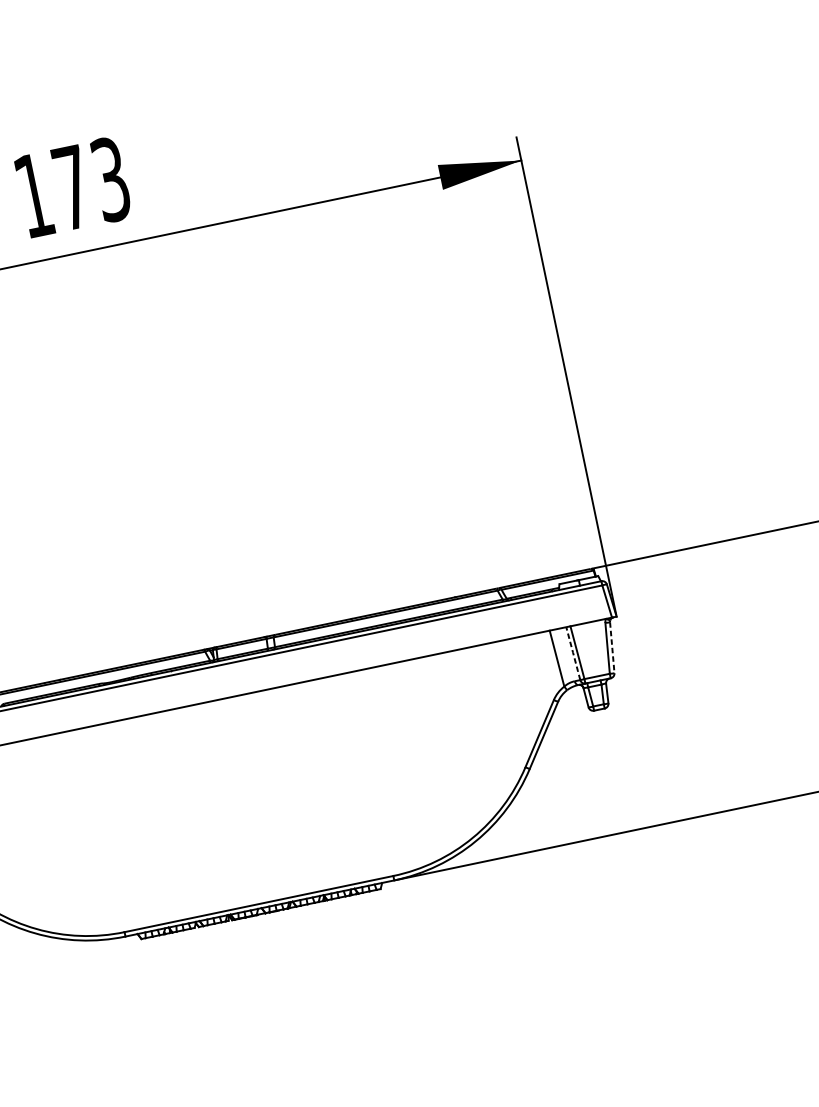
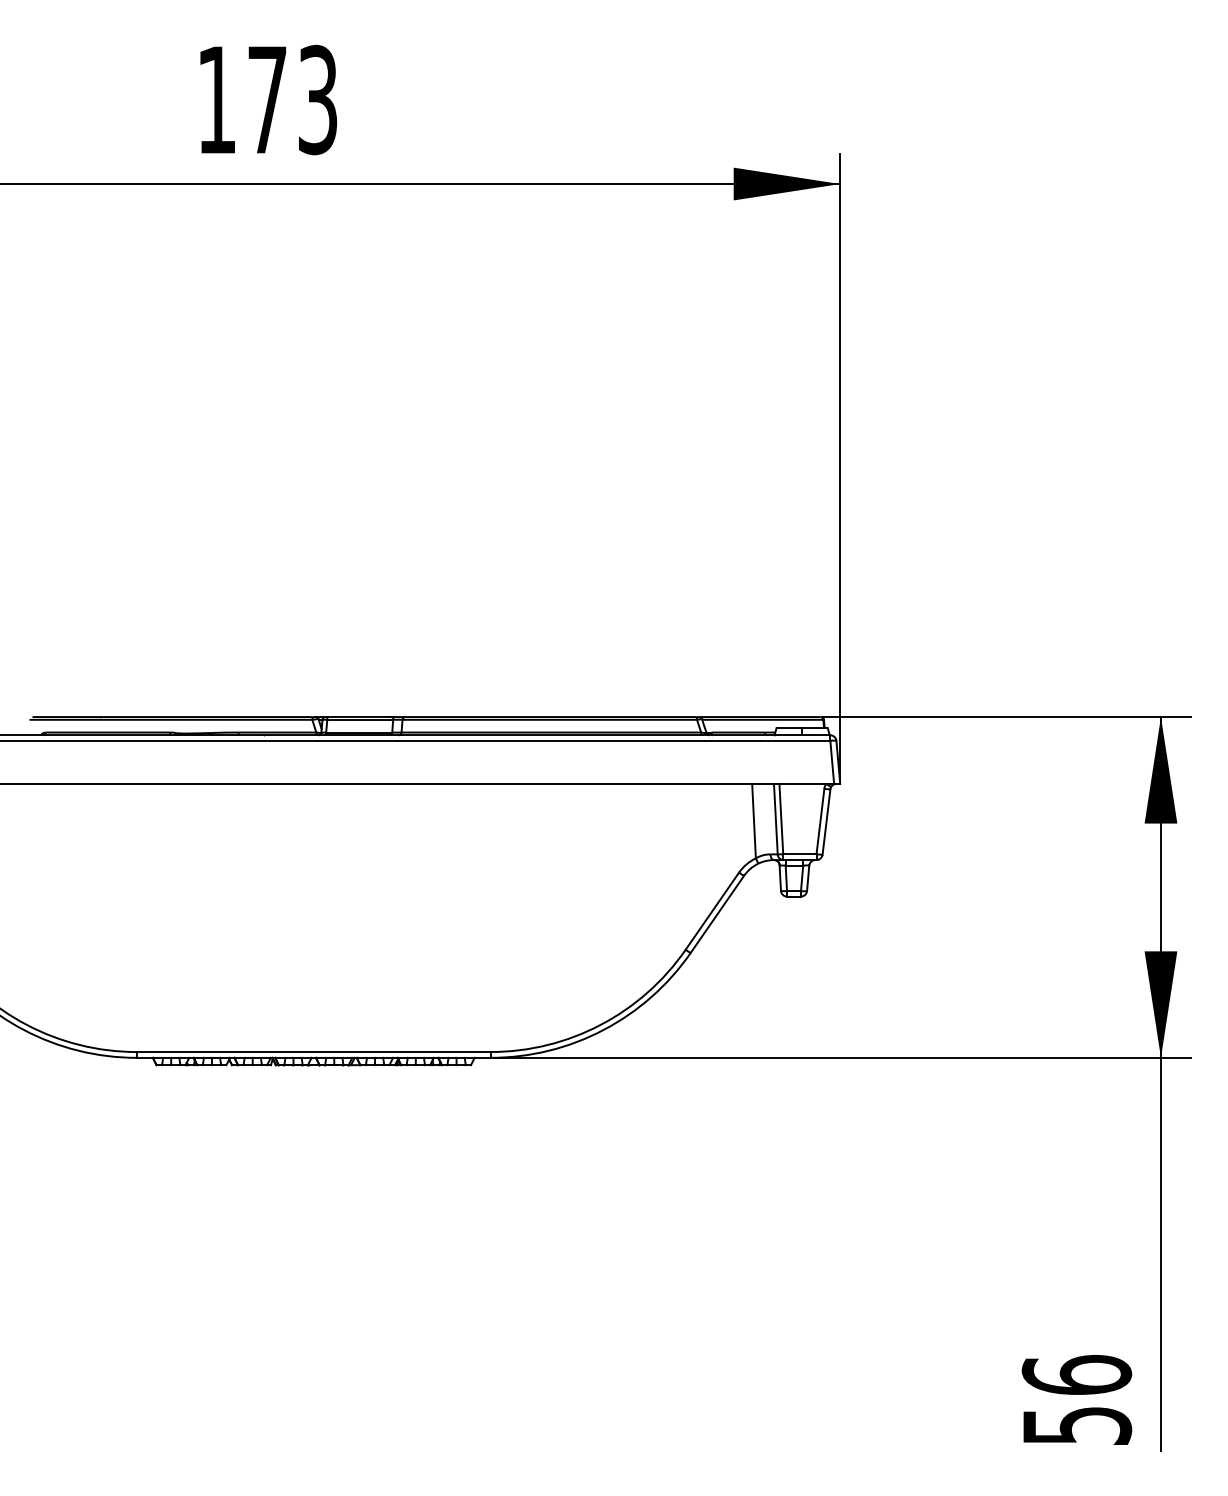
line: (612, 648) -> (826, 822), dashed -> solid
line: (573, 653) -> (775, 819), dashed -> solid

